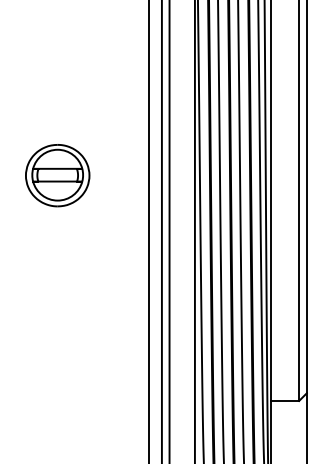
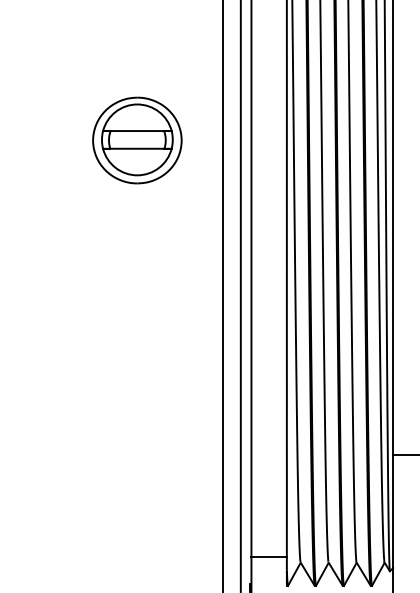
part: (57, 175) -> (137, 140), moved

